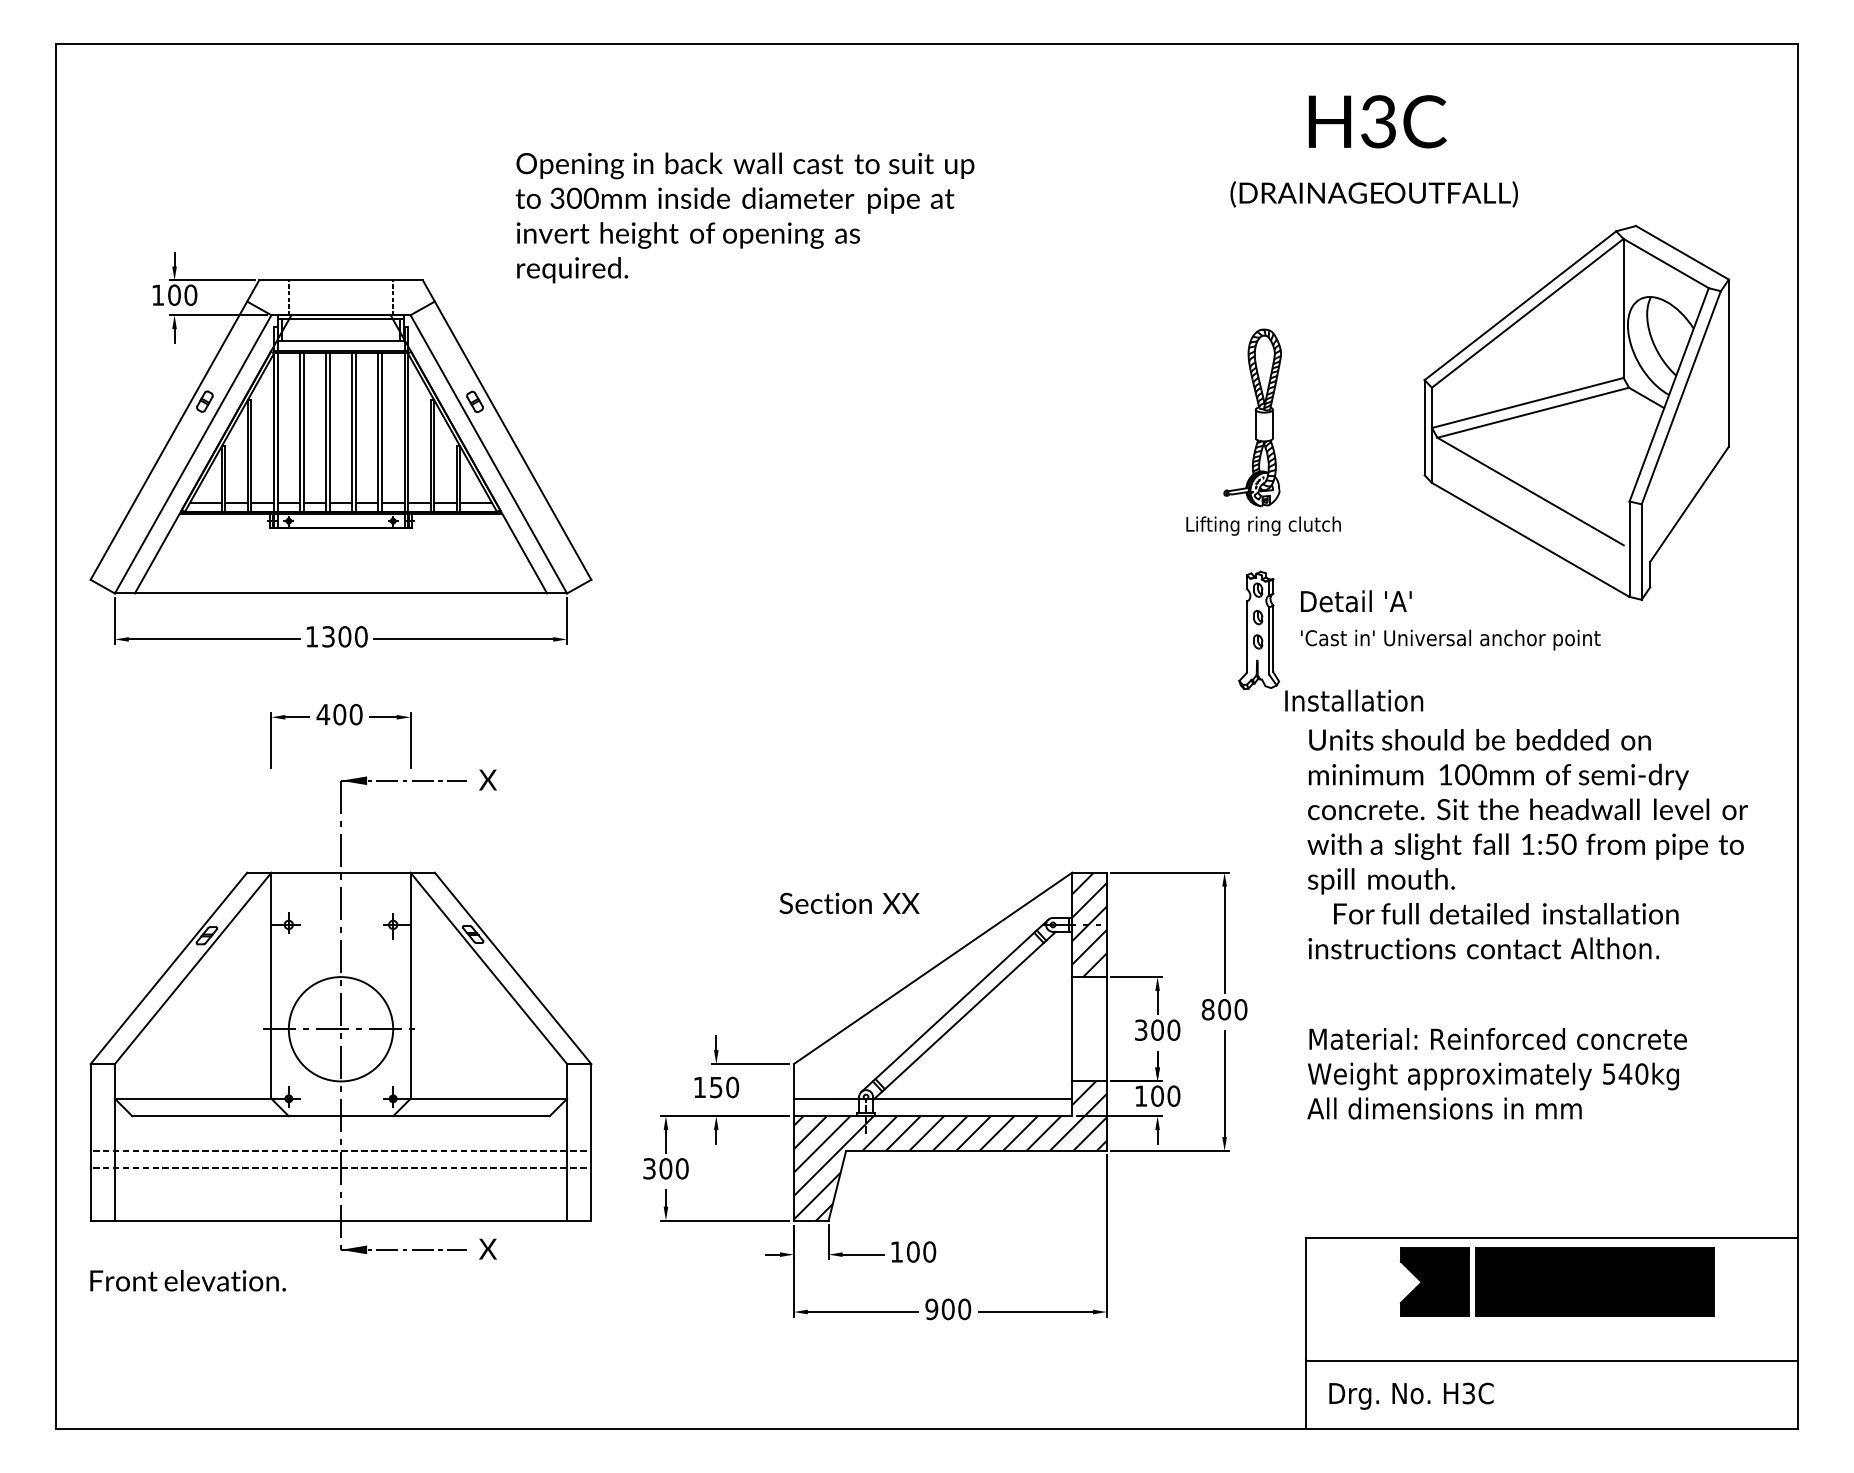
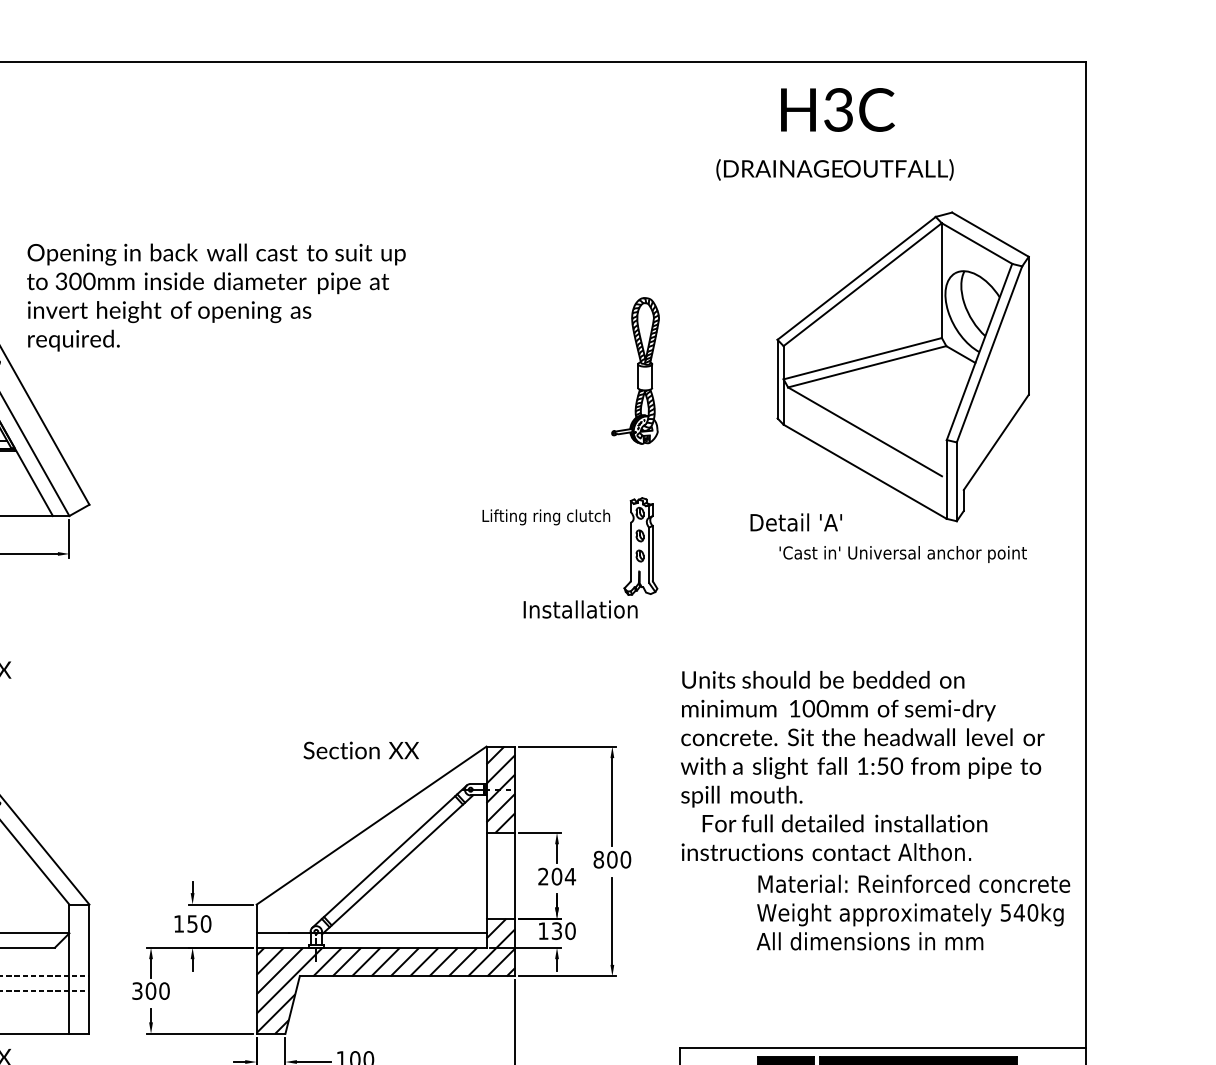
text: (1373, 151) -> (834, 134), moved
text: (744, 217) -> (215, 297), moved
text: (1263, 525) -> (546, 516), moved
text: (1356, 601) -> (796, 522), moved
text: (1450, 639) -> (902, 554), moved
text: (1354, 700) -> (580, 609), moved
text: (1527, 844) -> (862, 766), moved
text: (849, 903) -> (361, 750), moved
text: (1157, 1029) -> (556, 876), 300 -> 204
text: (1496, 1073) -> (912, 912), moved
text: (1157, 1095) -> (556, 930), 100 -> 130

